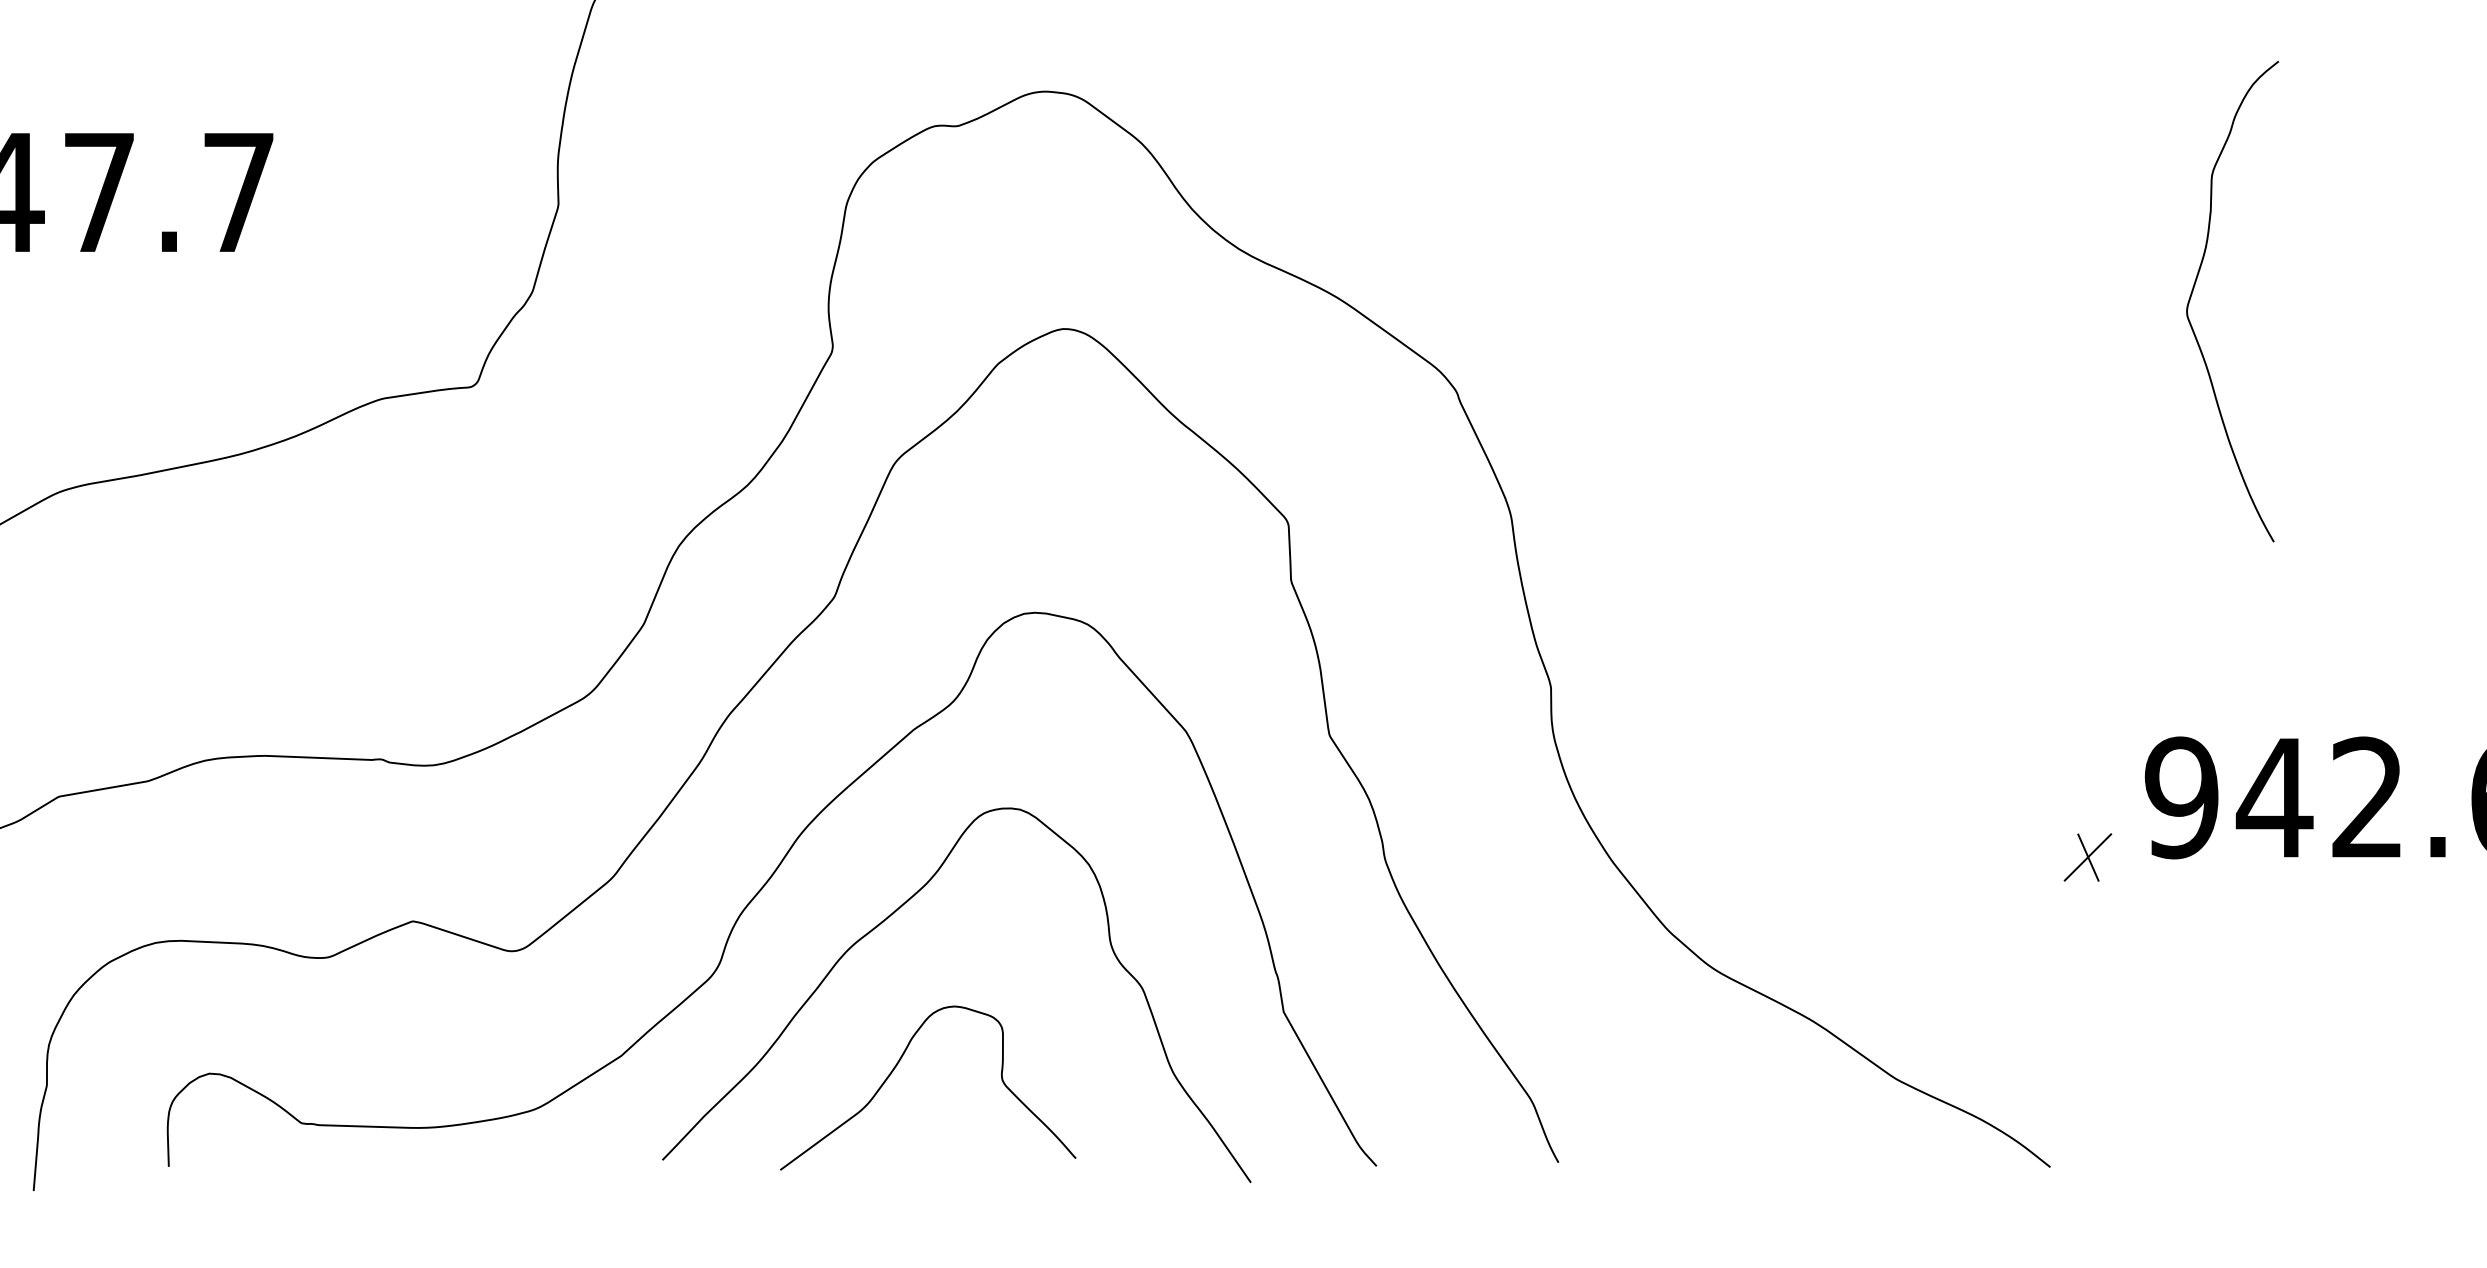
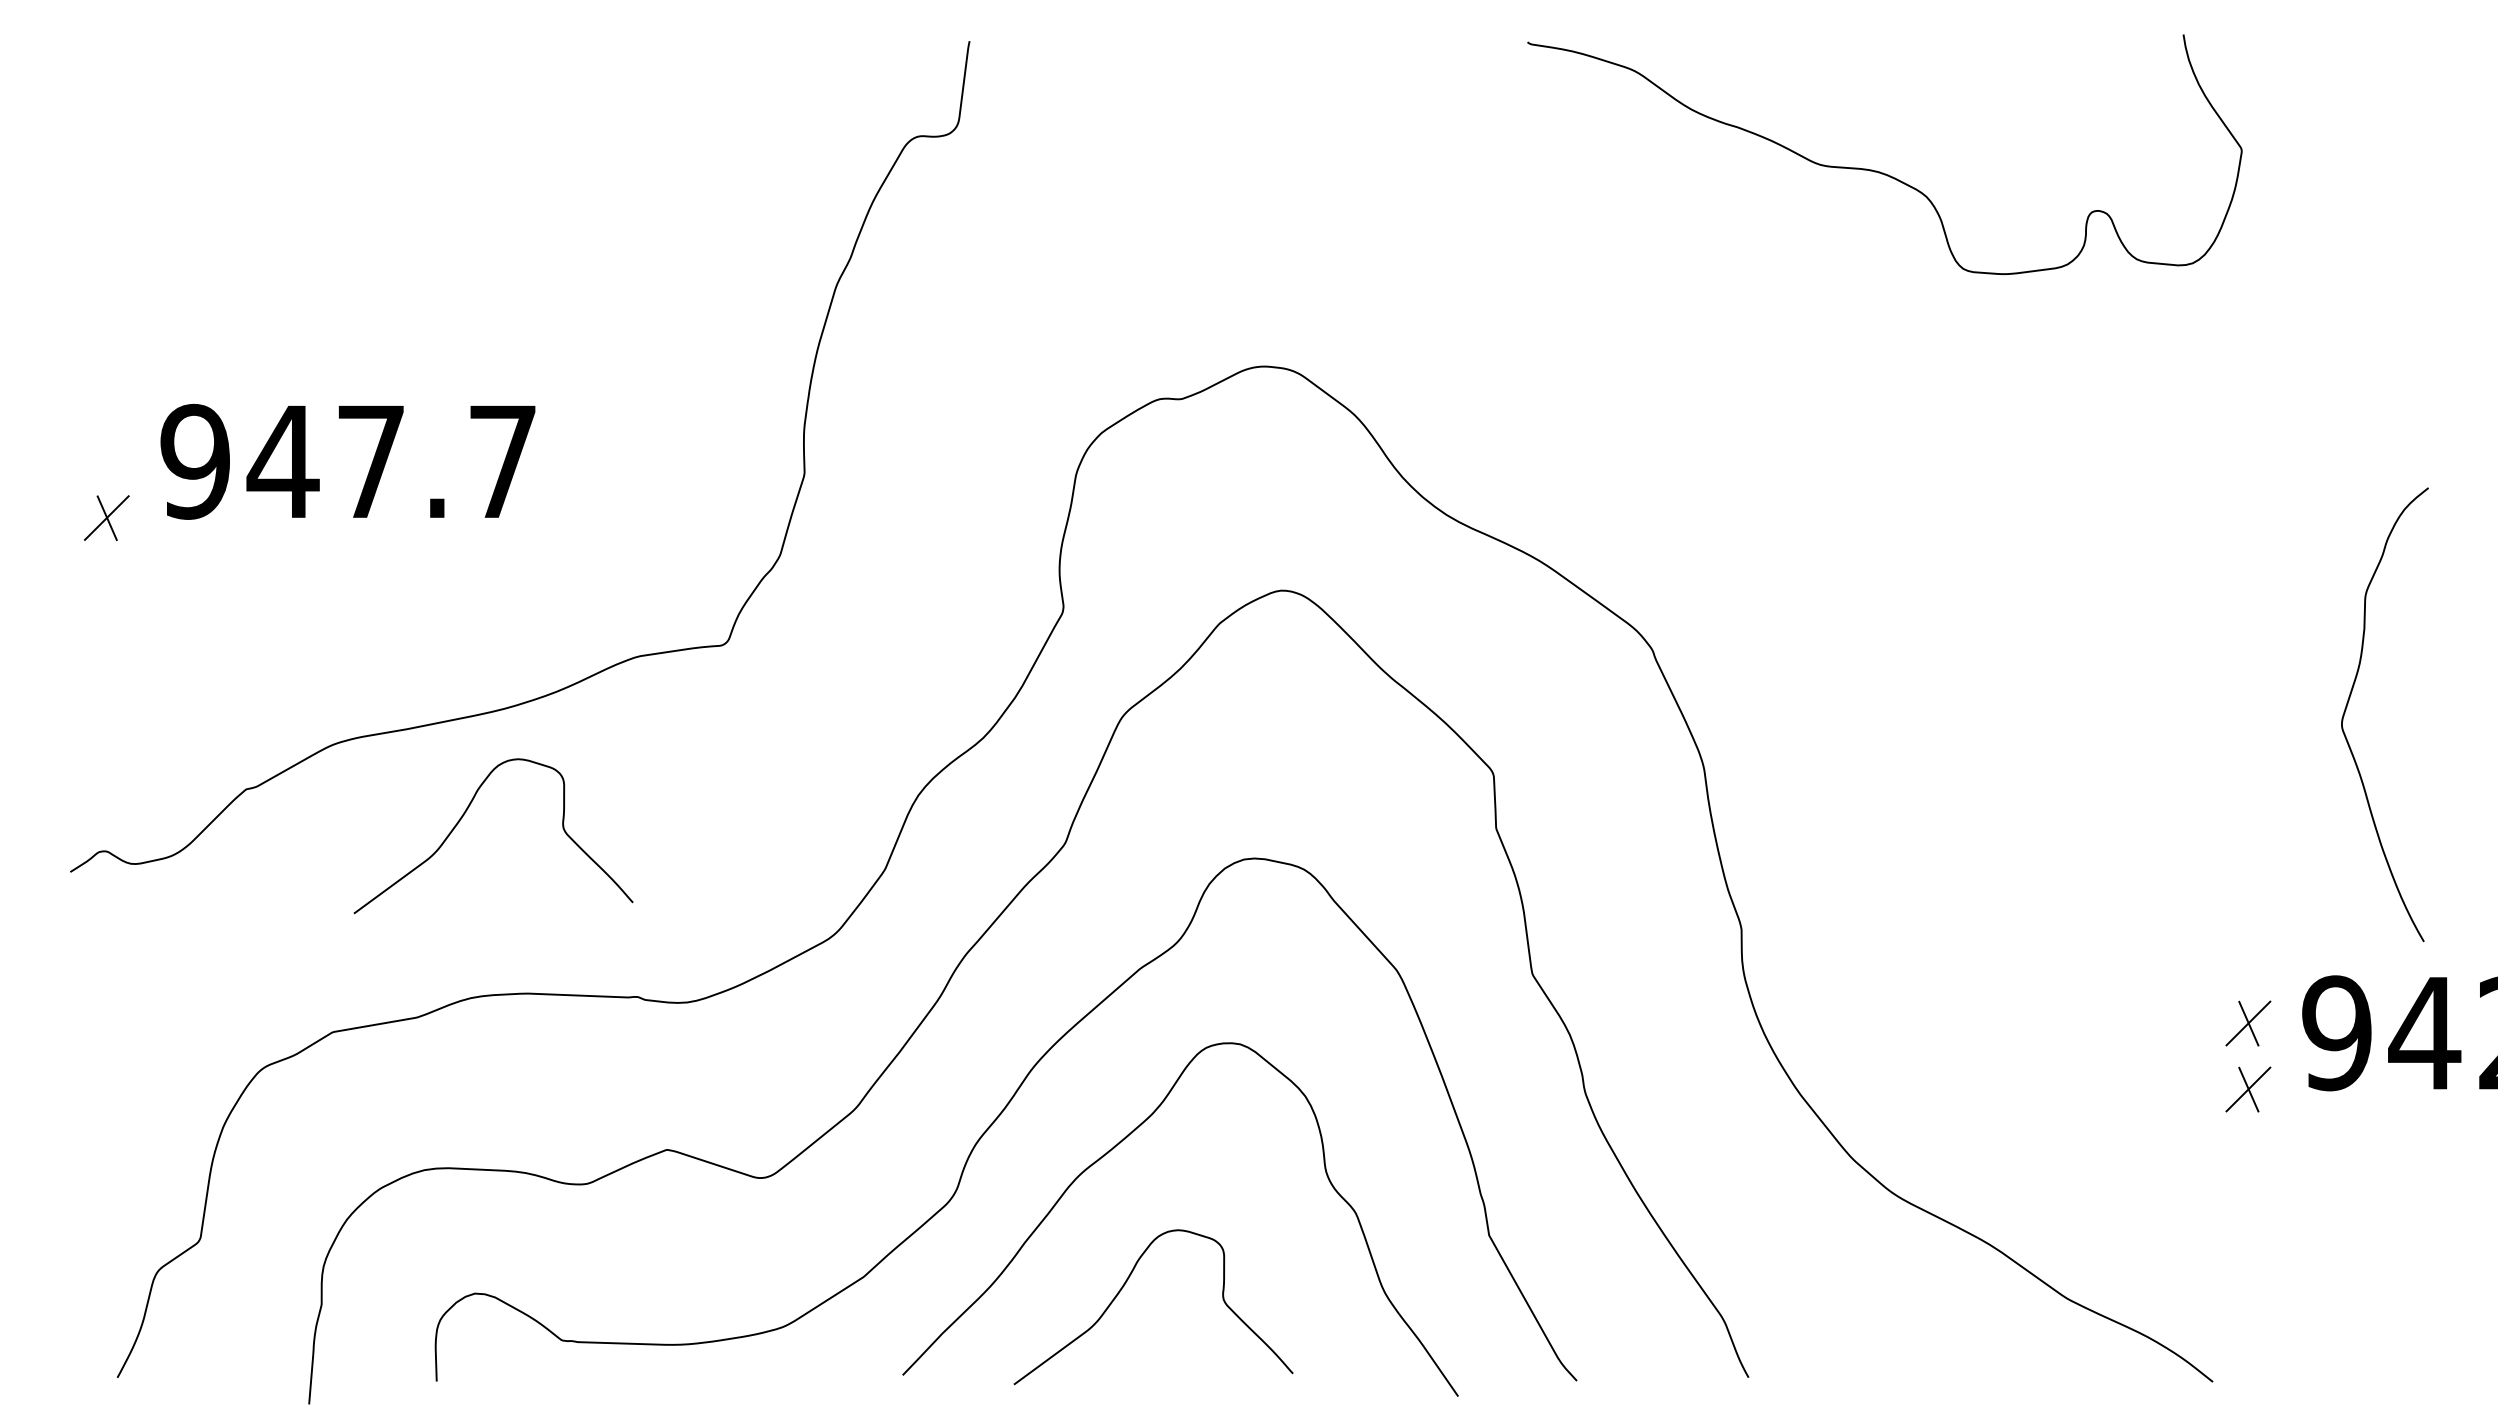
curve: (2195, 287) -> (2349, 701), moved
curve: (198, 567) -> (464, 815), added
part: (2088, 787) -> (2248, 1023), added

